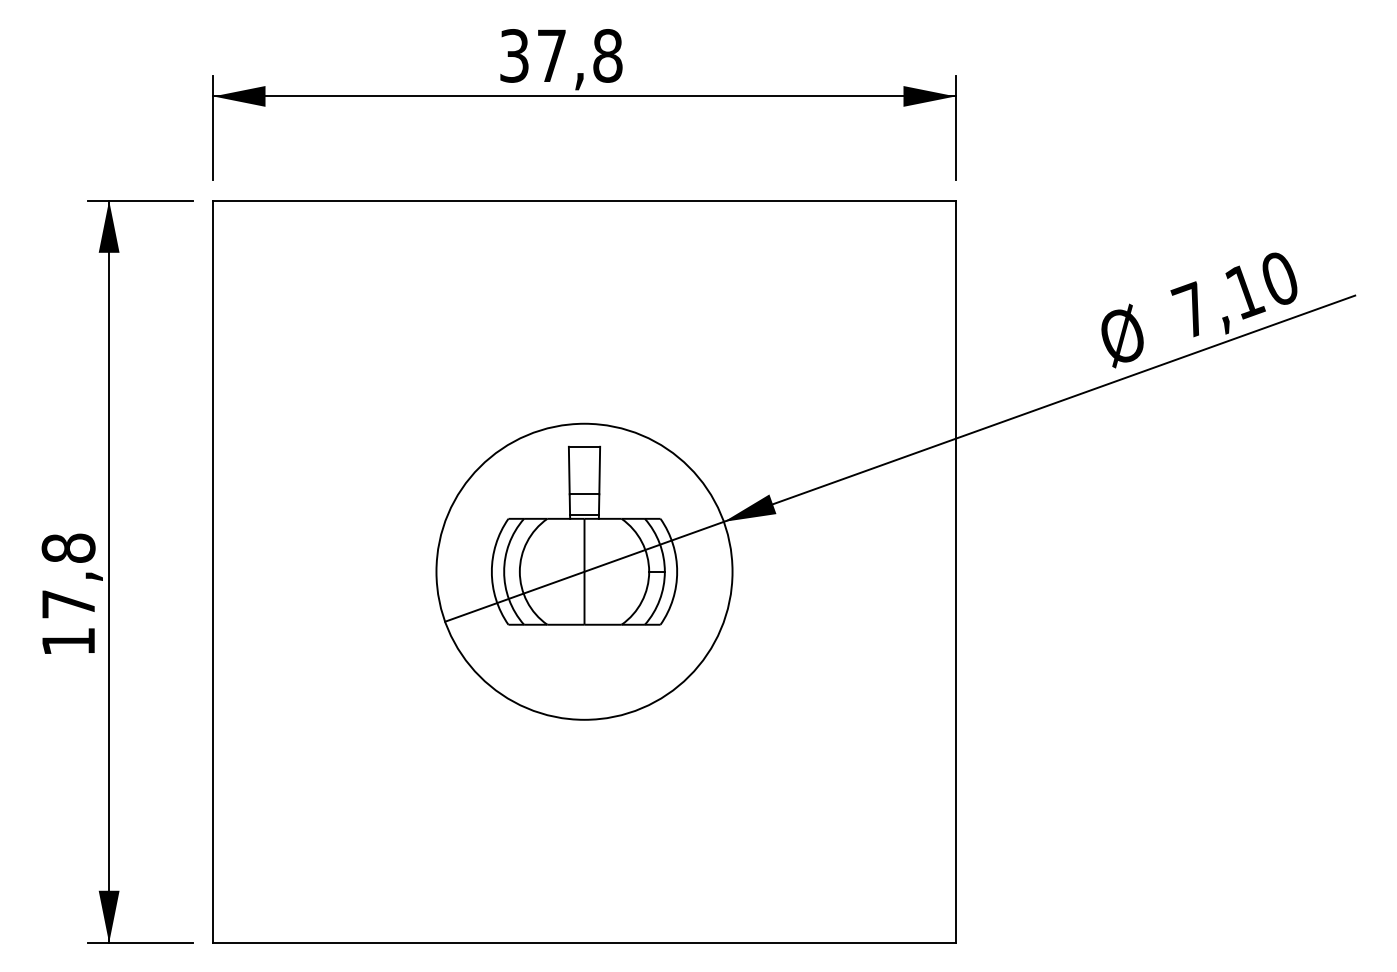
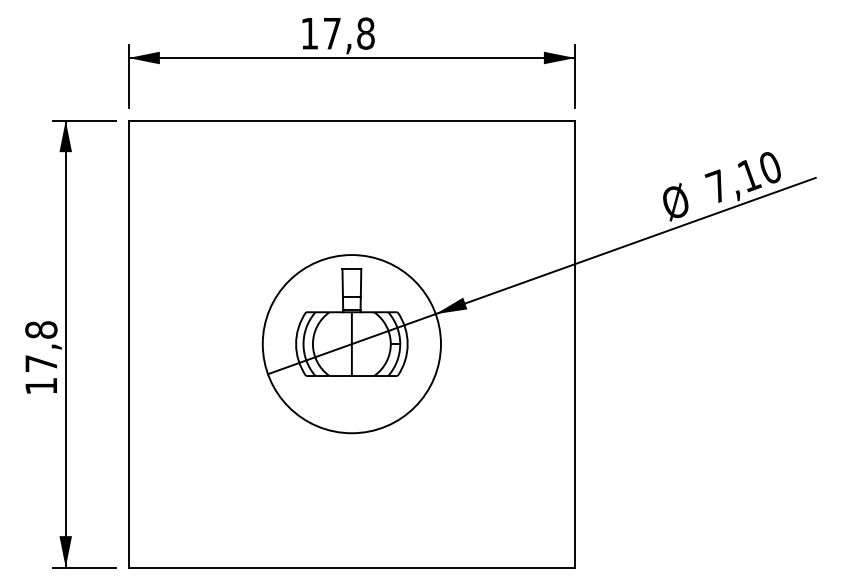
text: (514, 55) -> (309, 33), 37,8 -> 17,8

